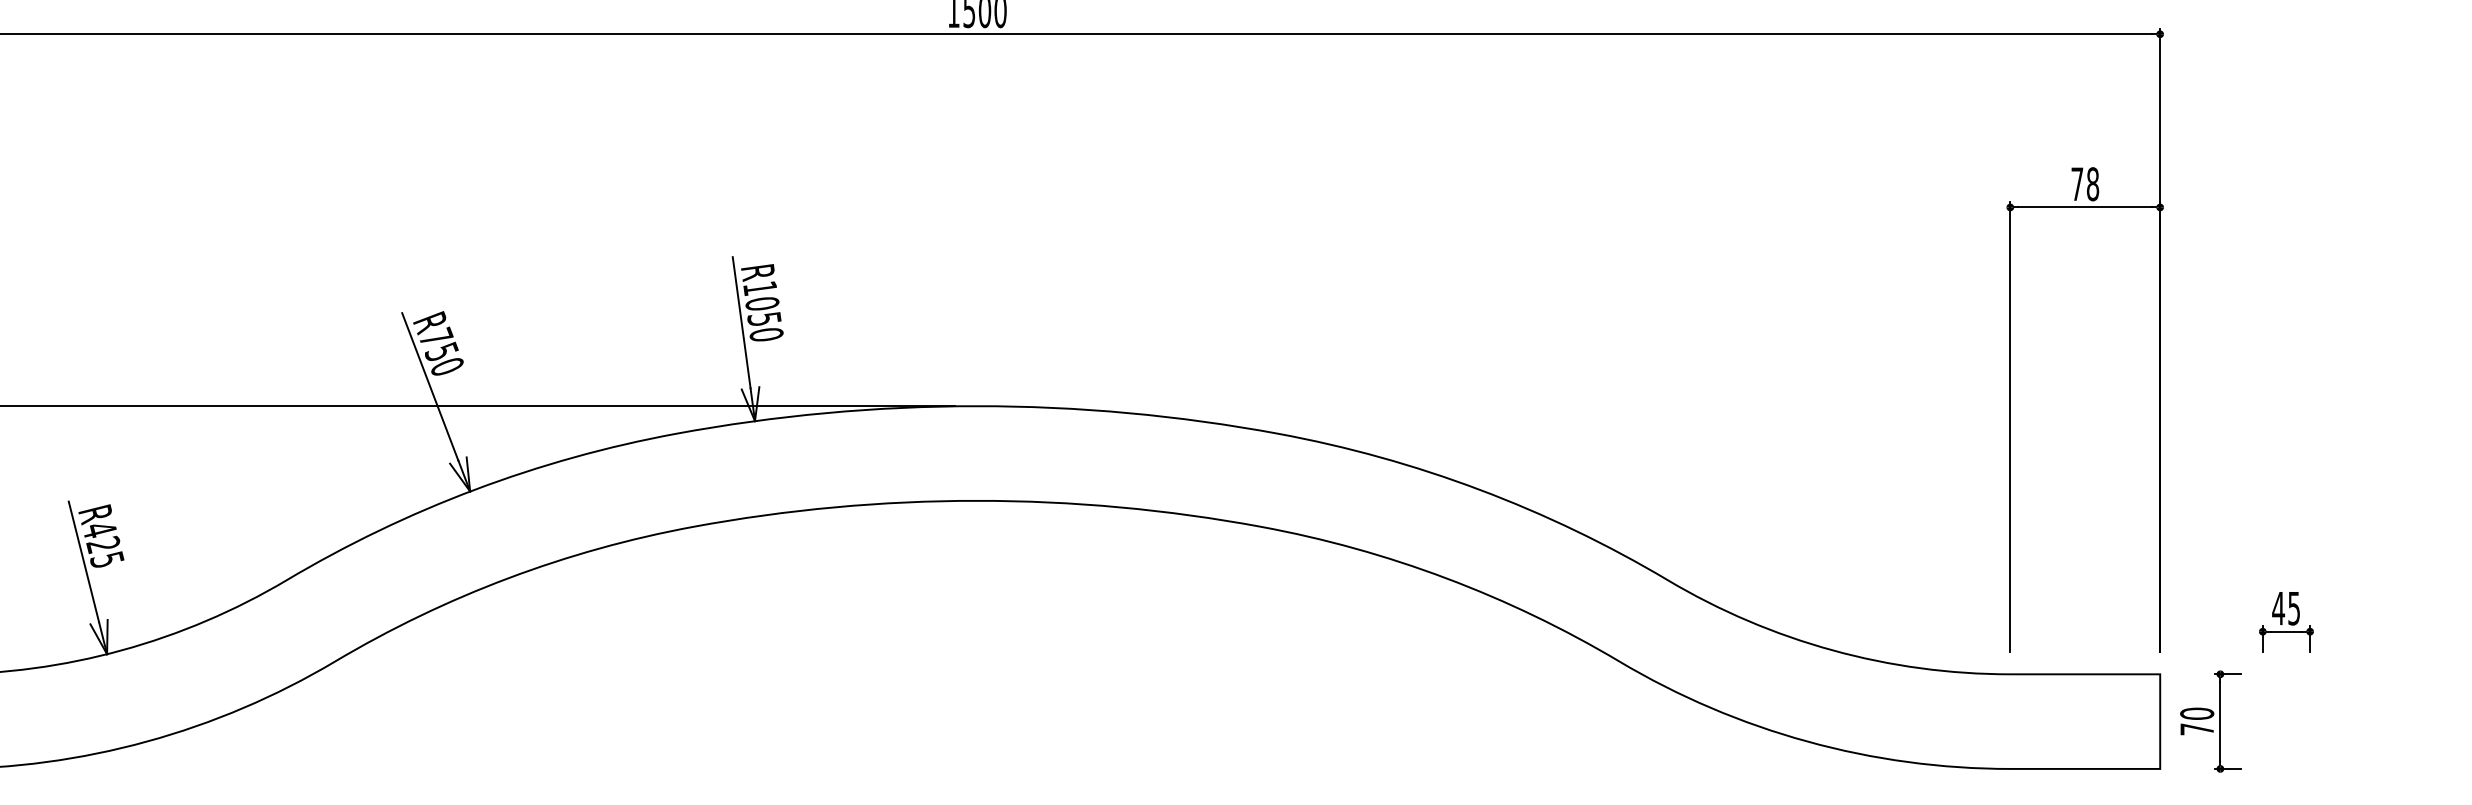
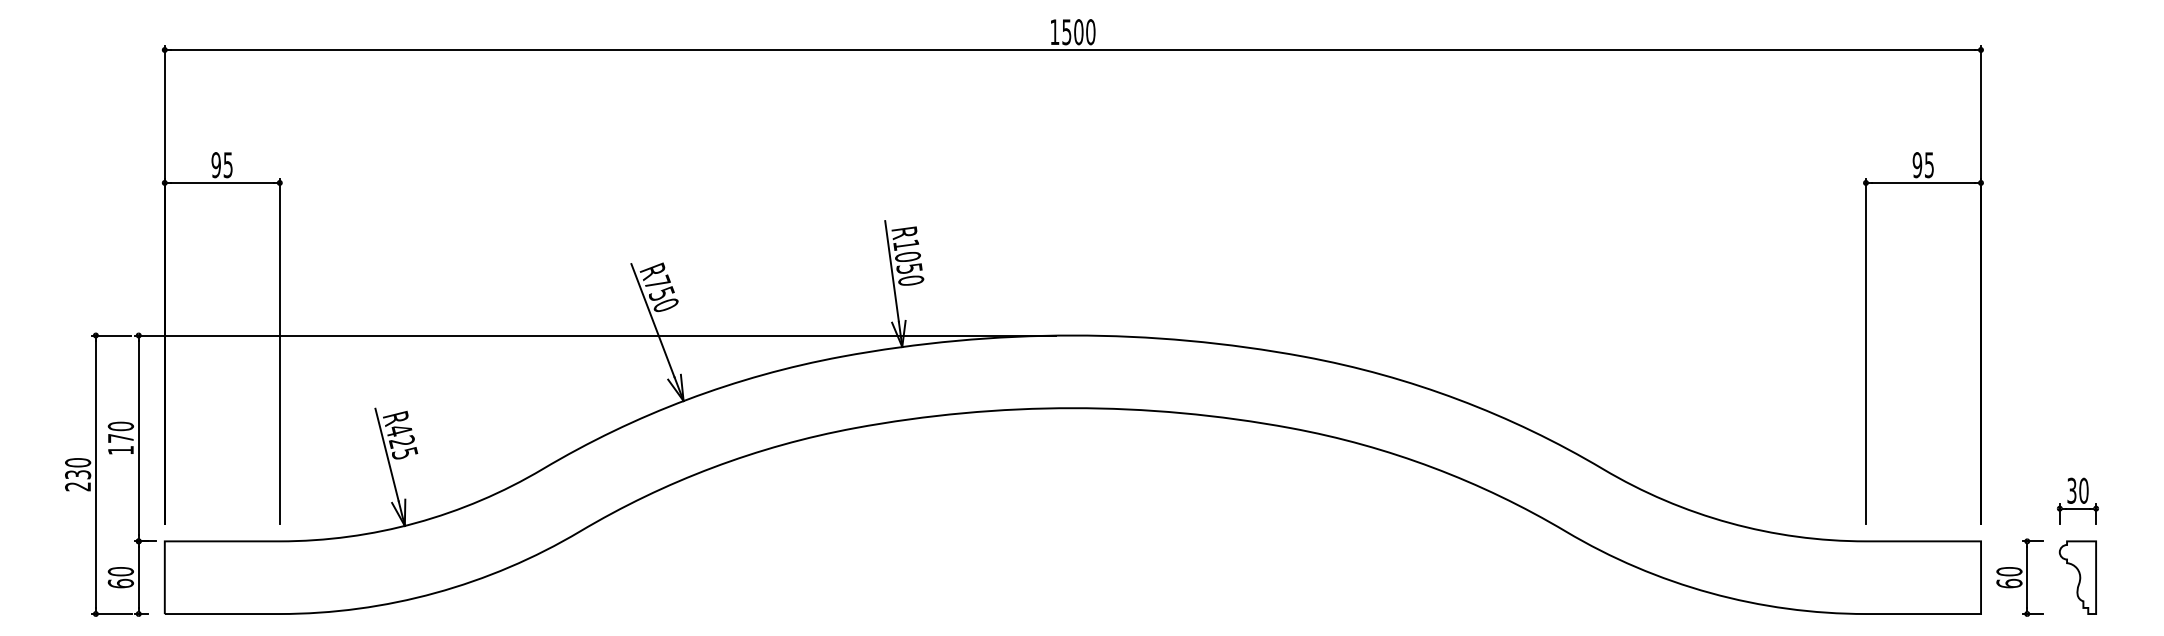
text: (2085, 184) -> (1923, 165), 78 -> 95
text: (2285, 608) -> (2077, 490), 45 -> 30
part: (2285, 721) -> (2077, 577), added
text: (2197, 729) -> (2009, 583), 70 -> 60

